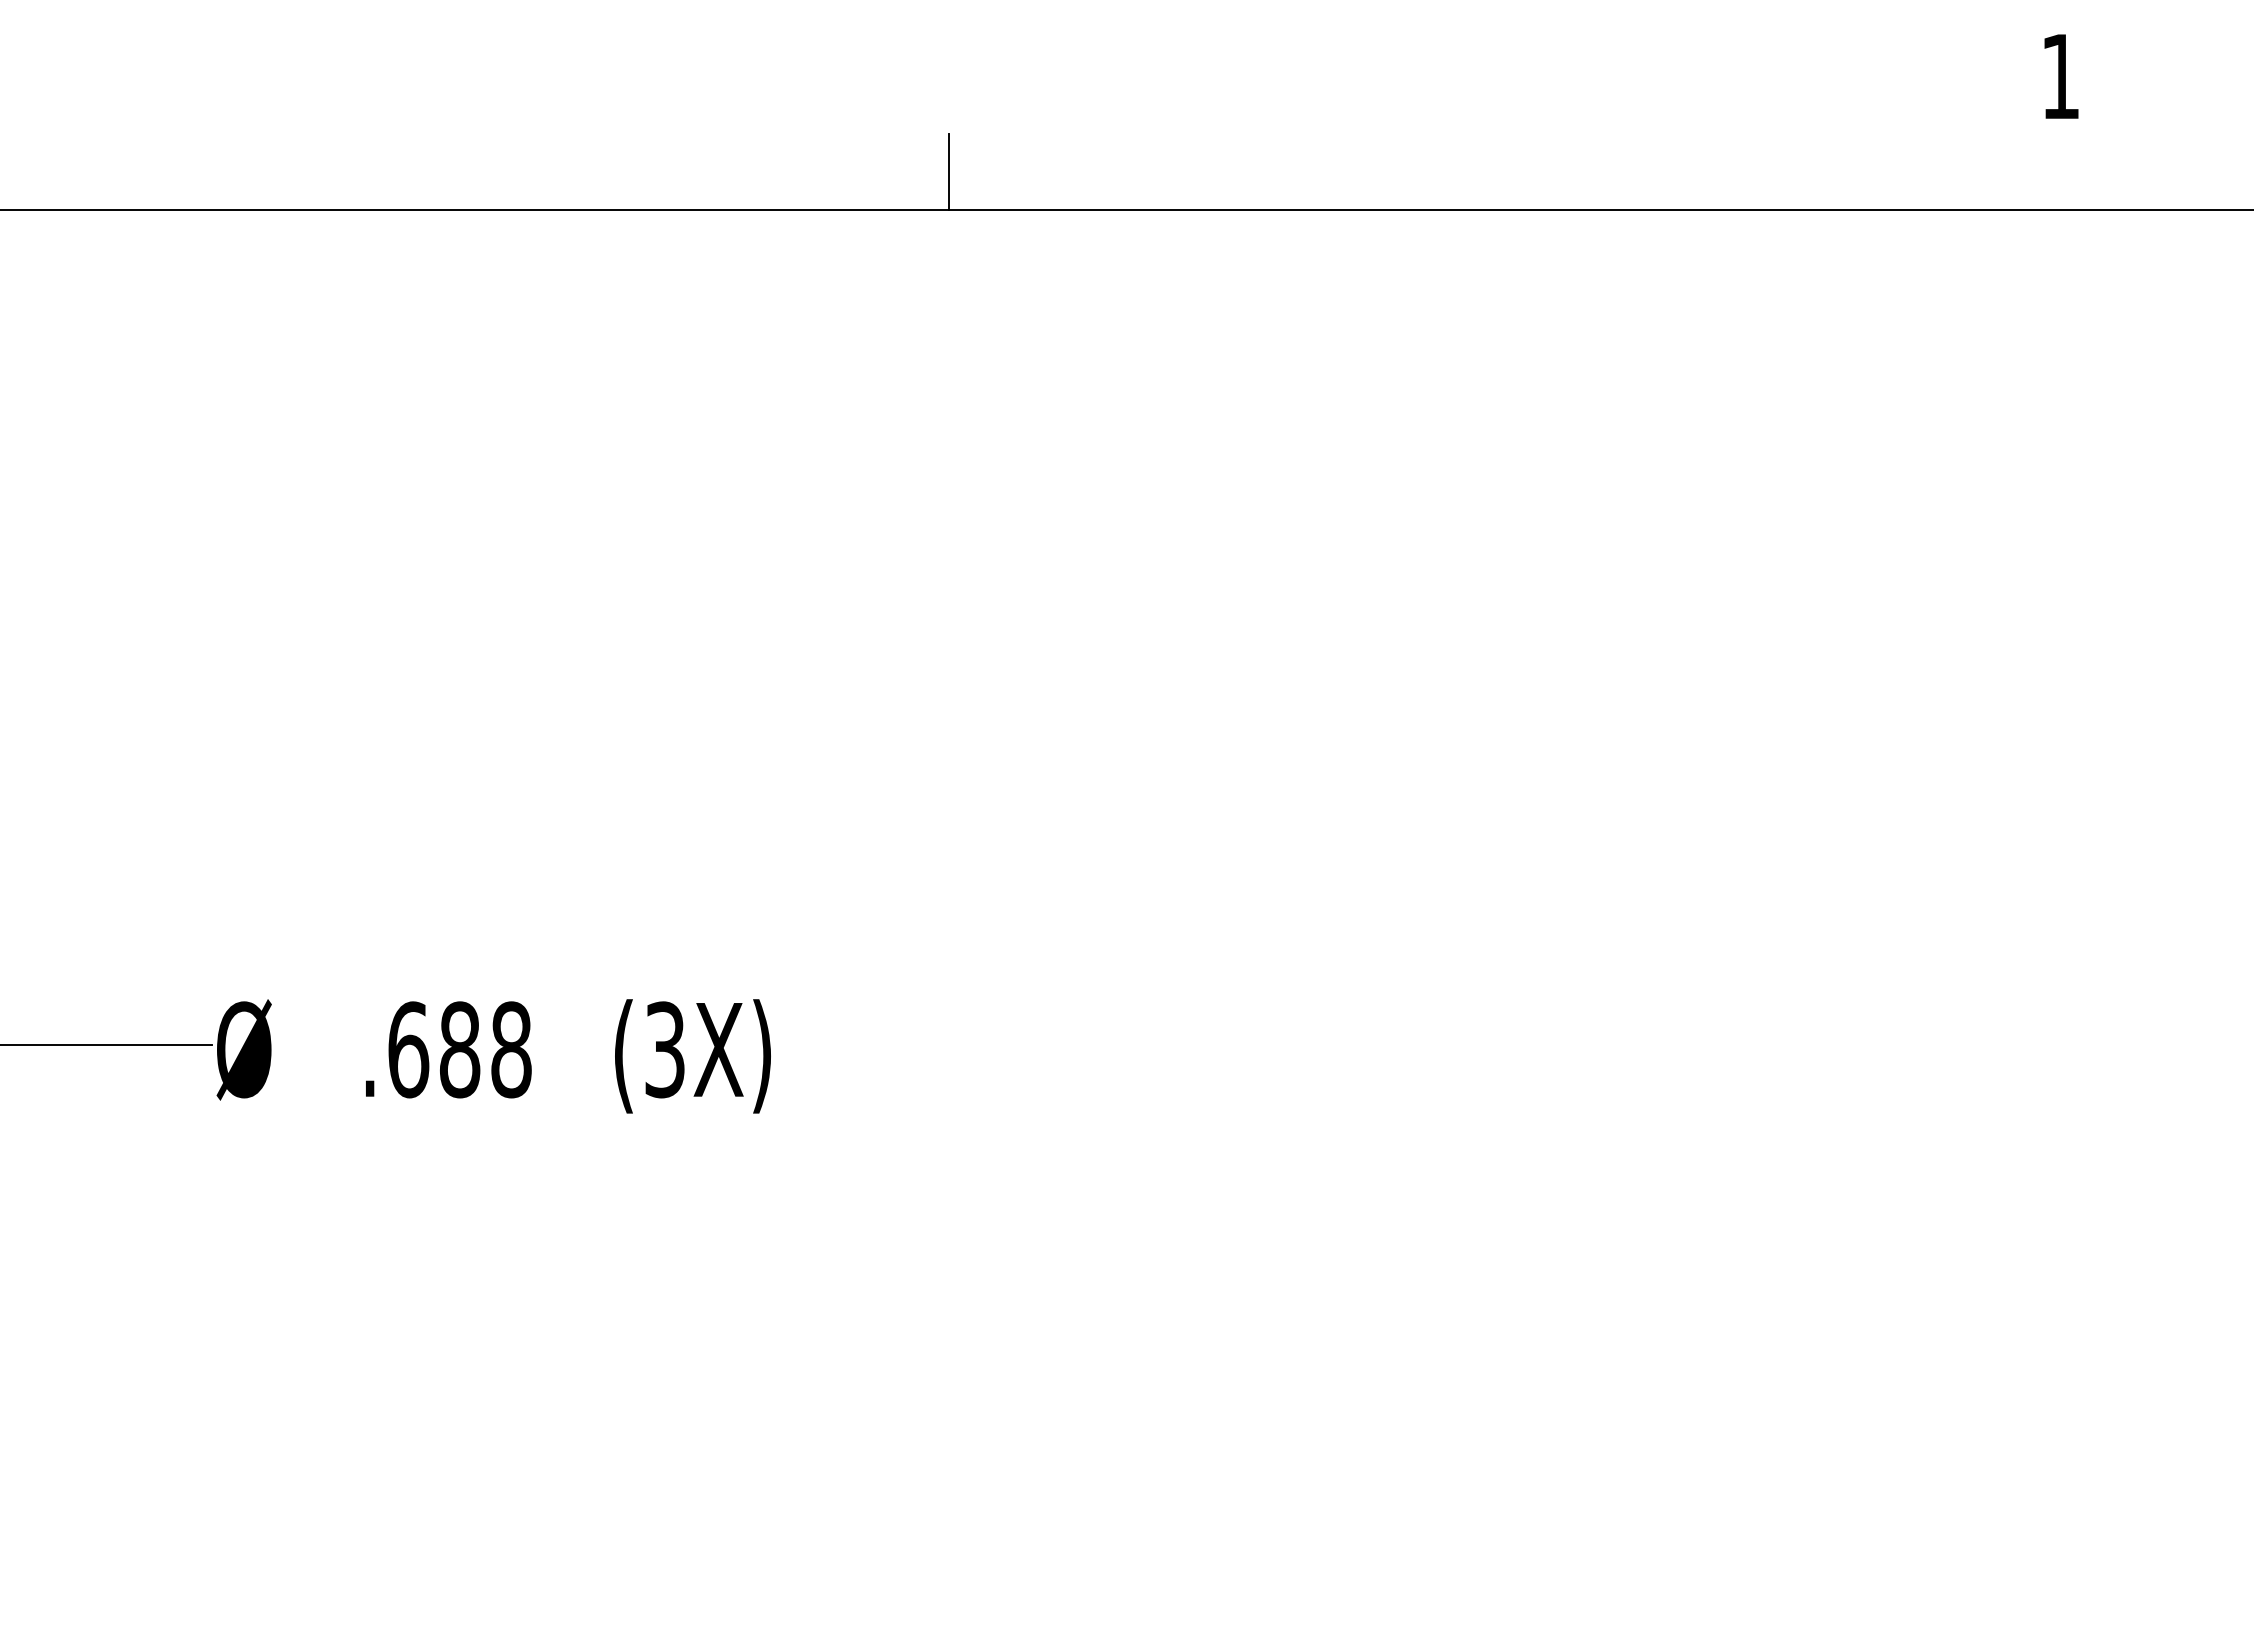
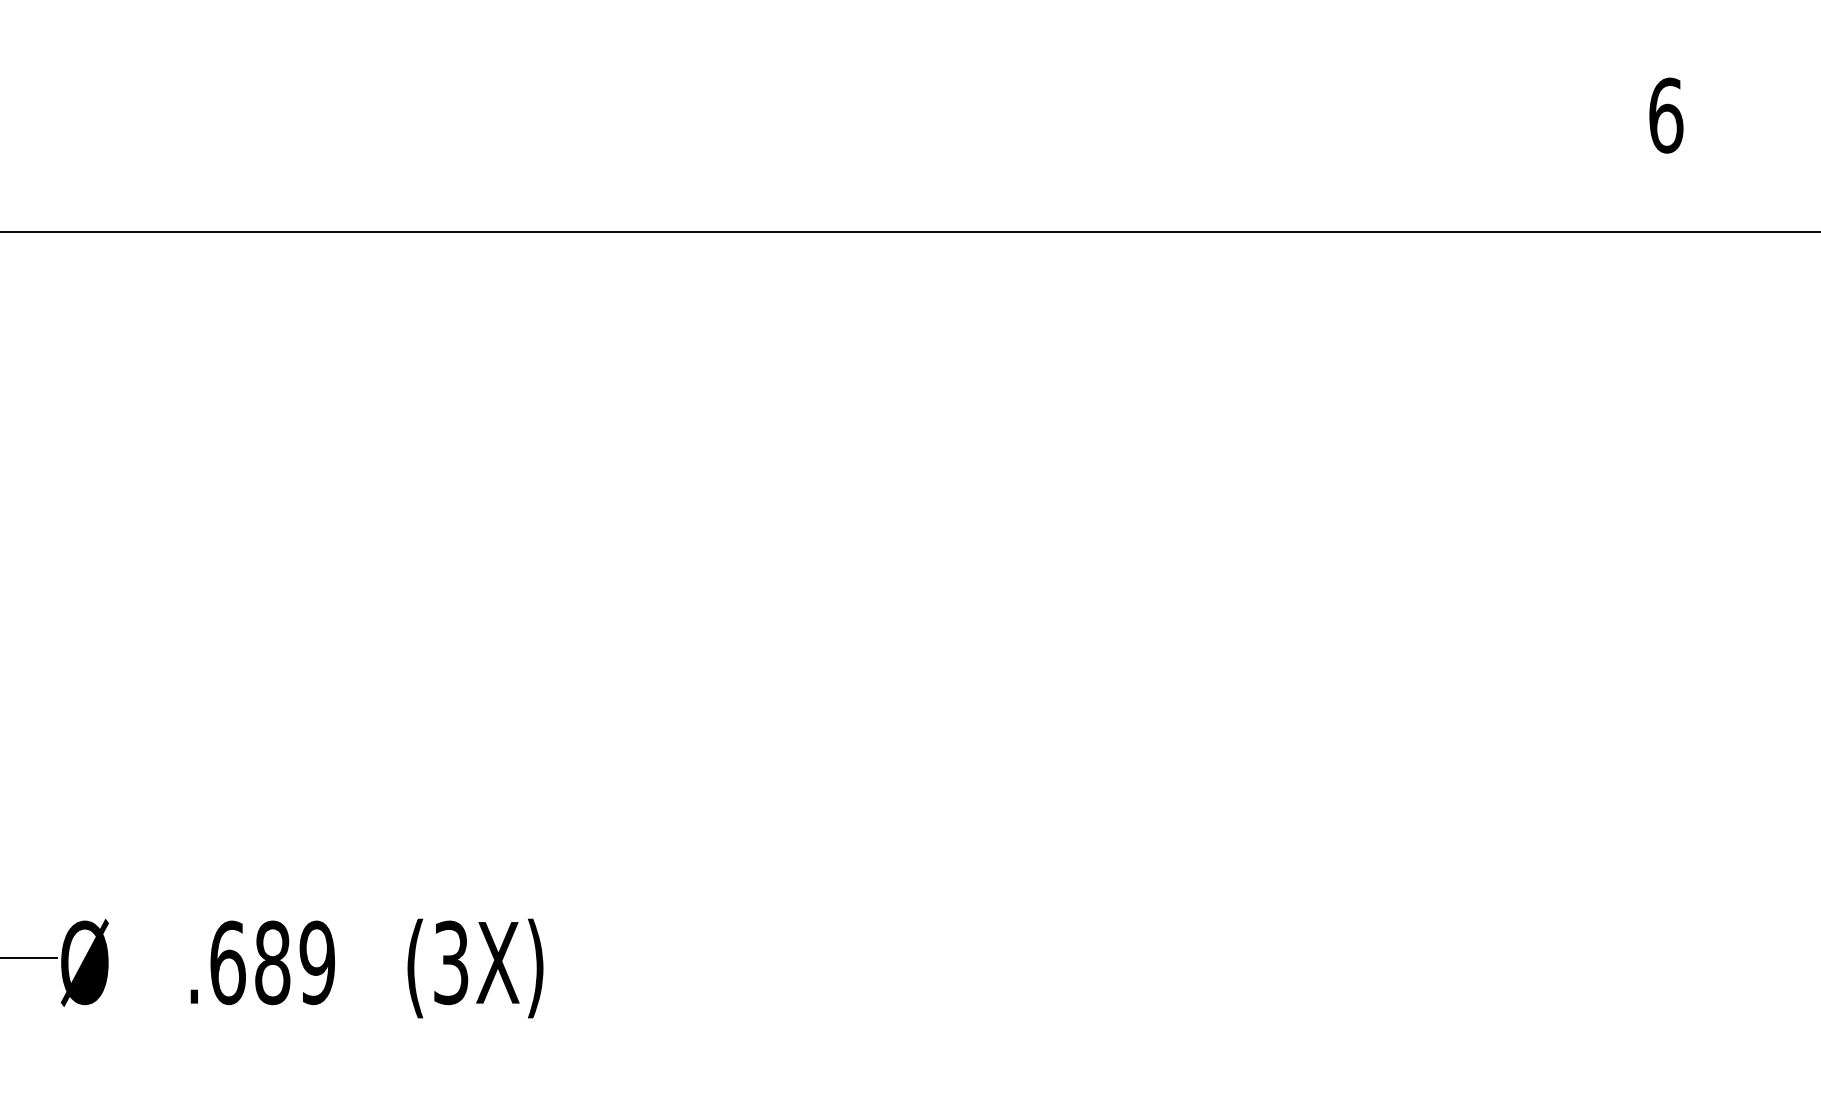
text: (2060, 76) -> (1665, 115), 1 -> 6
line: (948, 172) -> (697, 199), removed
text: (511, 1049) -> (317, 962), .688 -> .689

